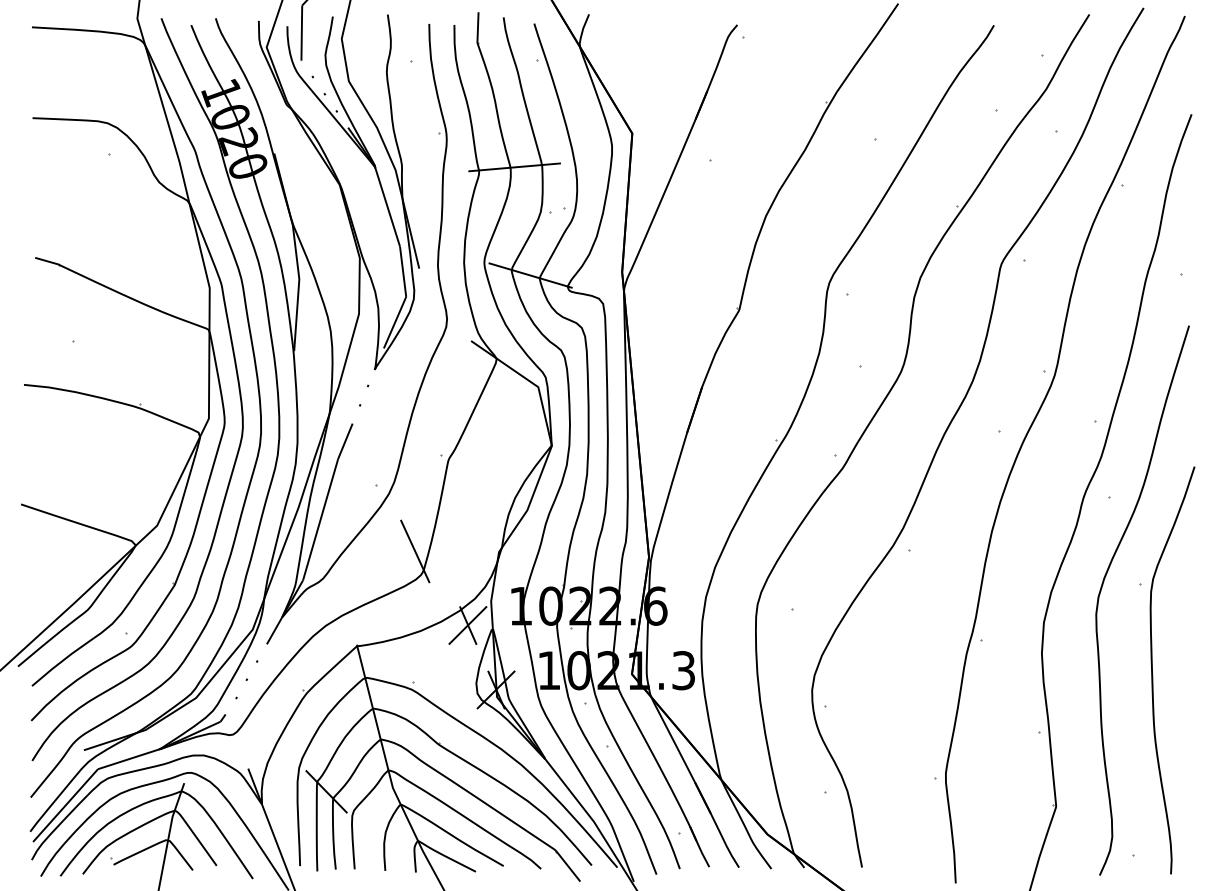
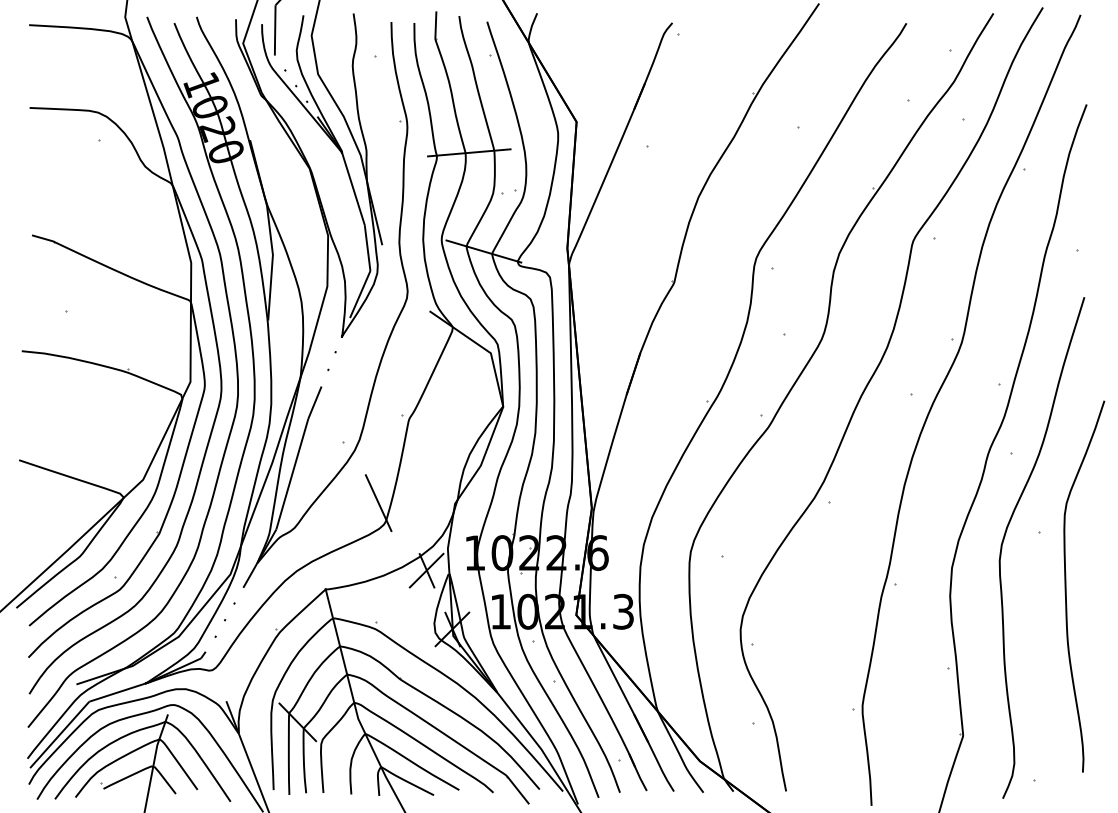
curve: (1153, 670) -> (1066, 586), moved

